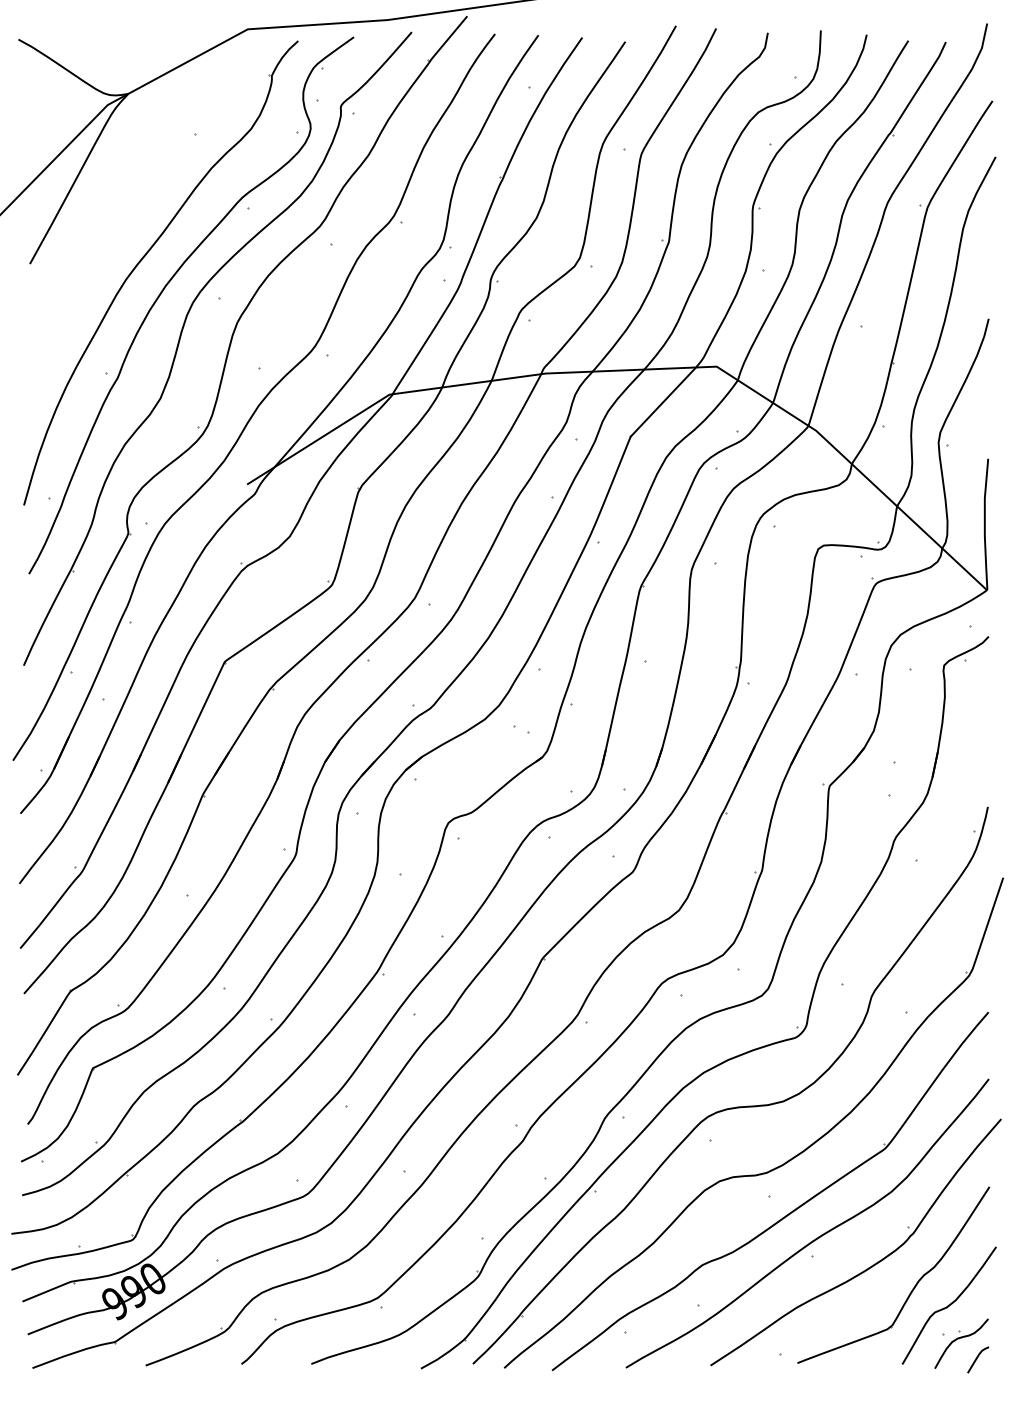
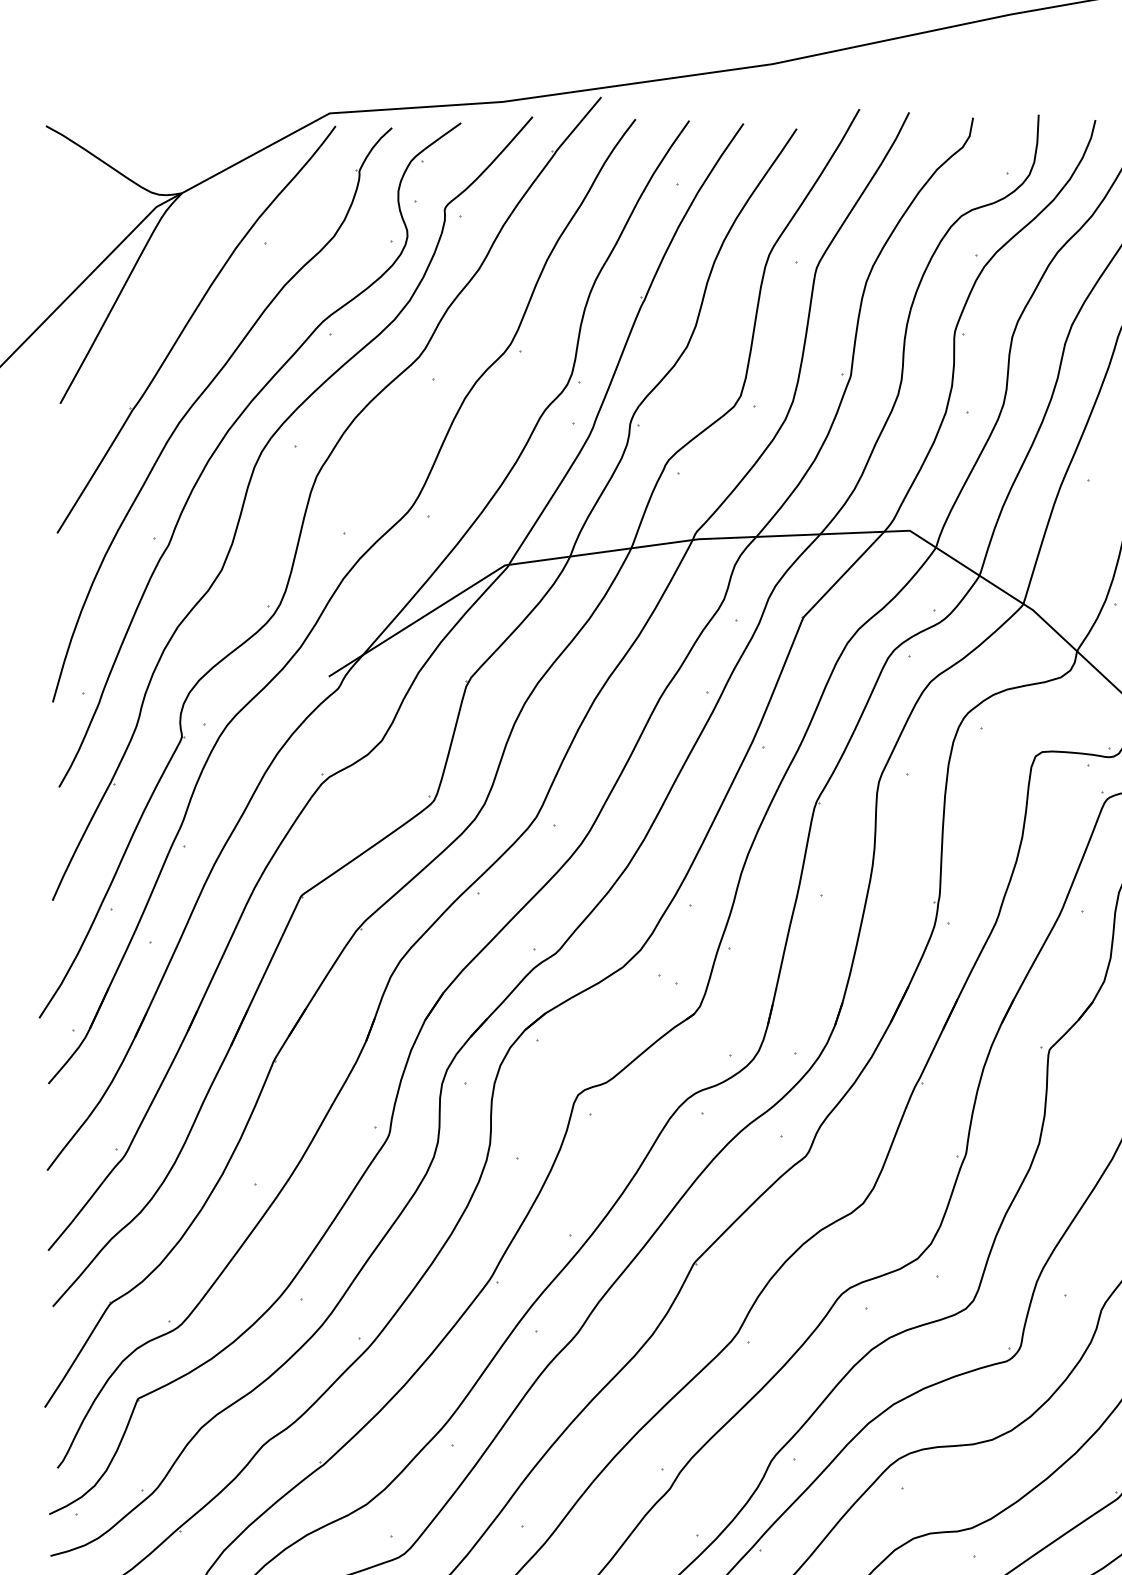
part: (134, 198) -> (189, 322), added

